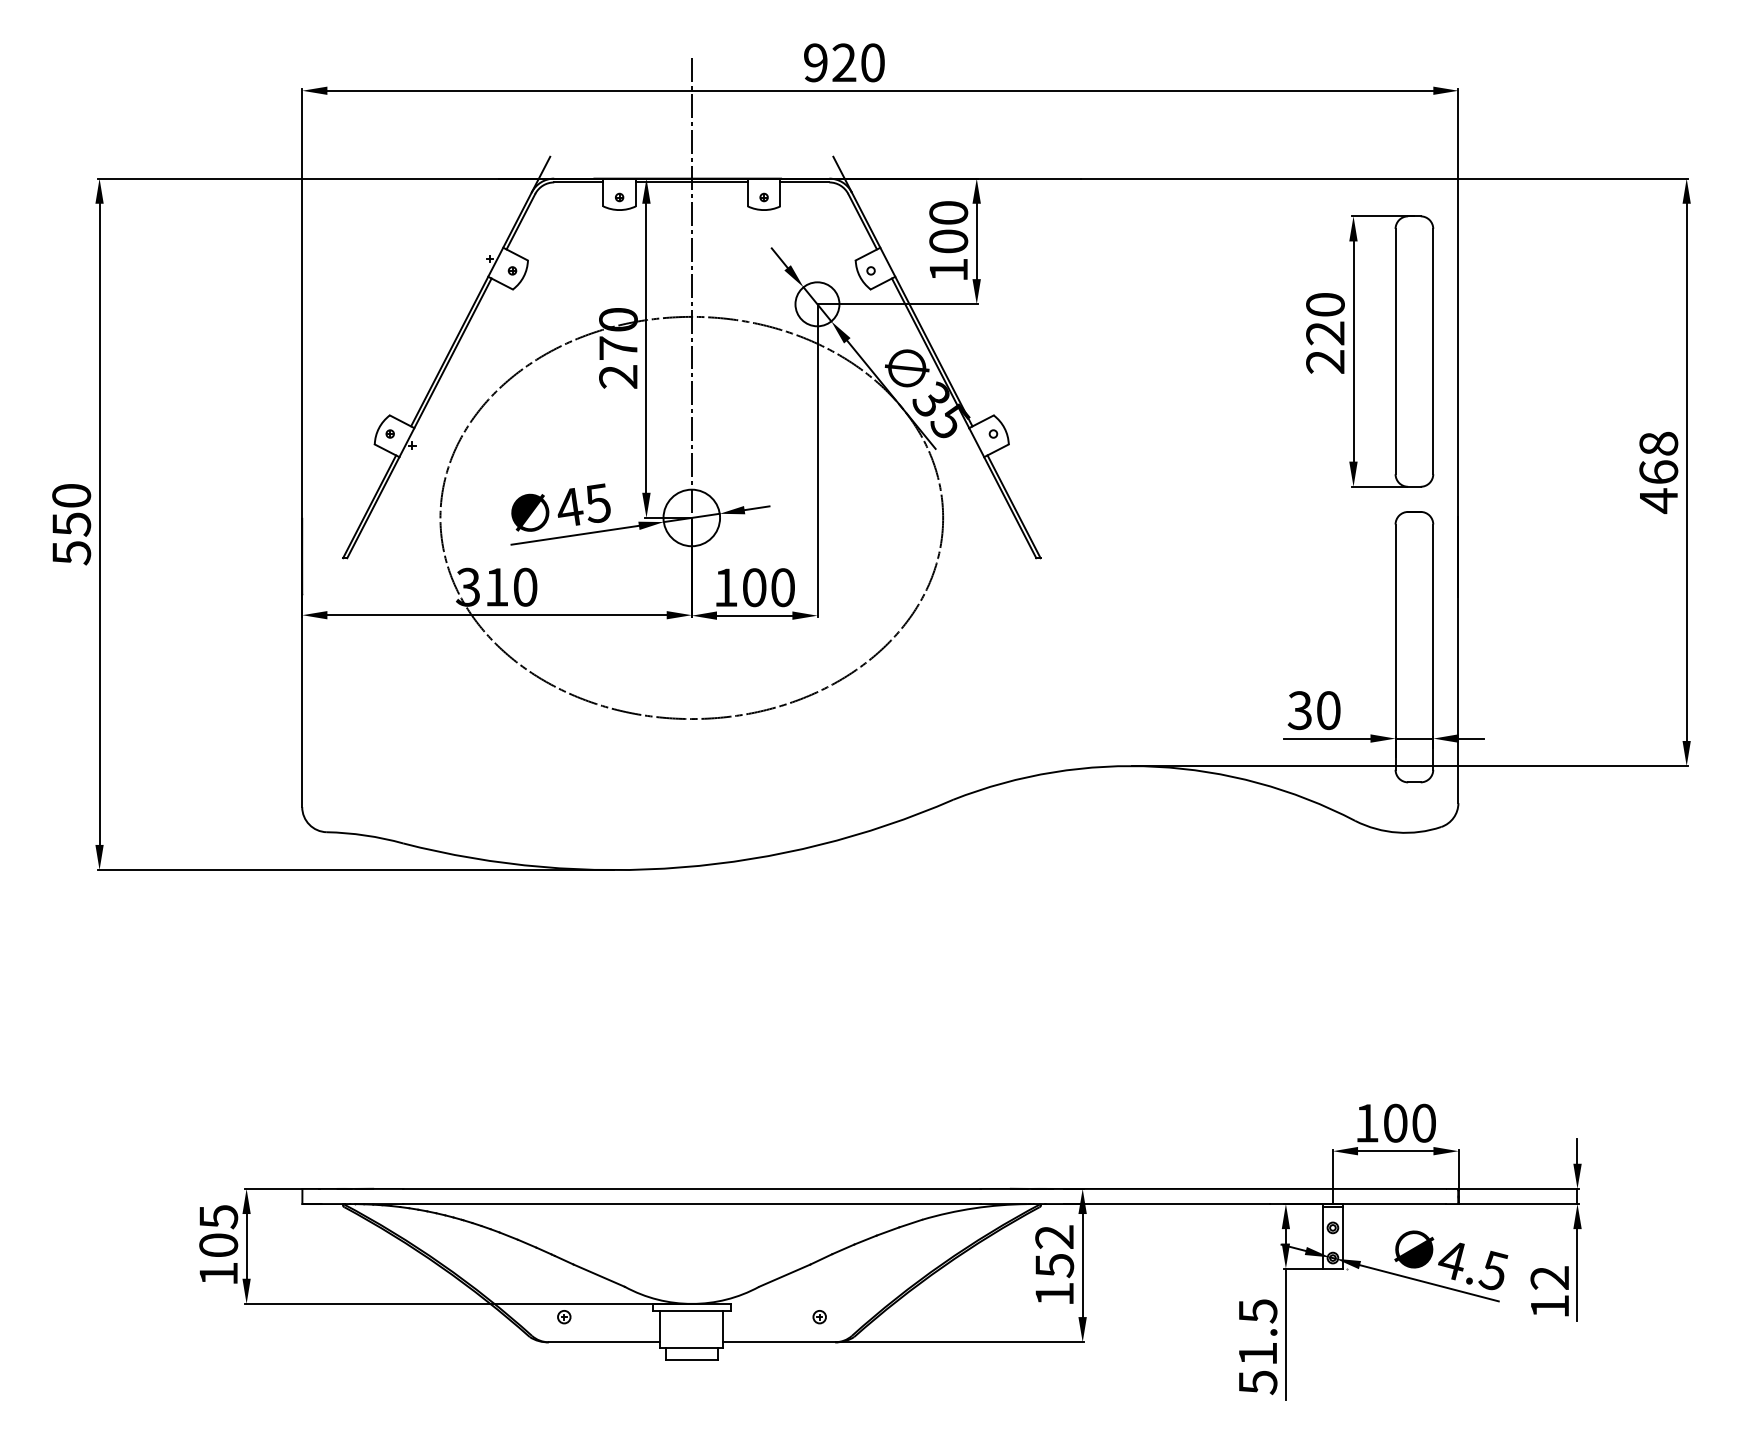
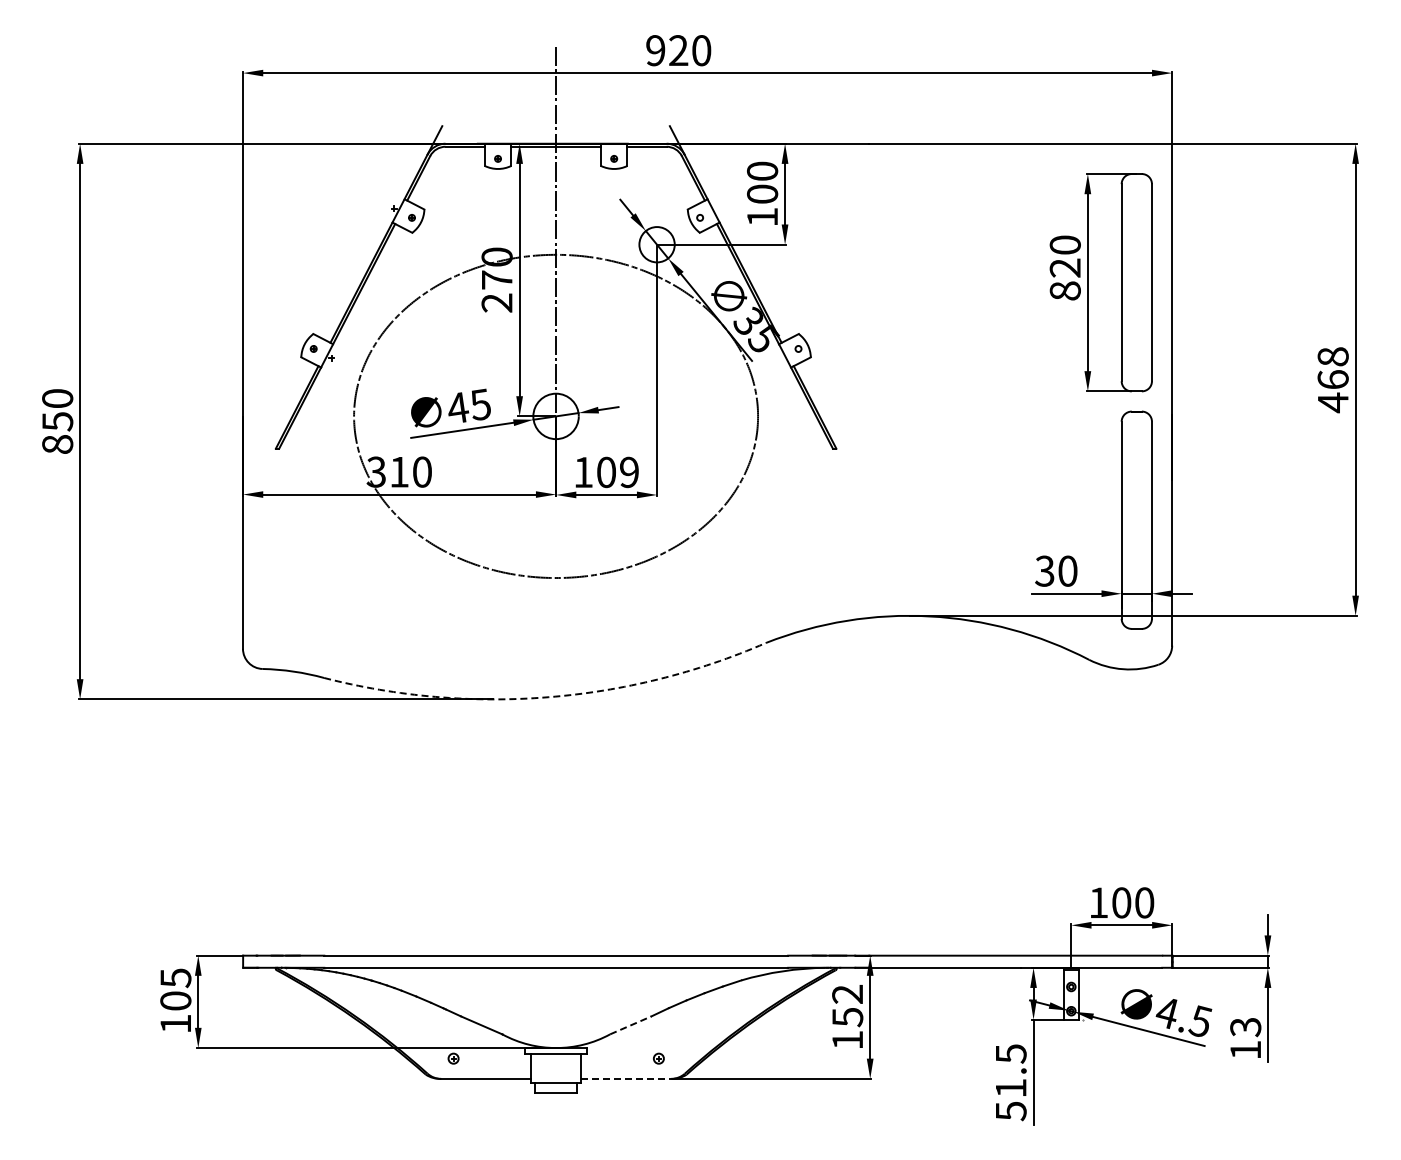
text: (1324, 361) -> (1064, 290), 220 -> 820
text: (71, 552) -> (57, 444), 550 -> 850
text: (783, 587) -> (629, 472), 100 -> 109
arc: (682, 867) -> (548, 697), solid -> dashed
line: (784, 1275) -> (630, 1025), solid -> dashed
text: (1549, 1278) -> (1245, 1027), 12 -> 13
line: (779, 1341) -> (626, 1078), solid -> dashed

